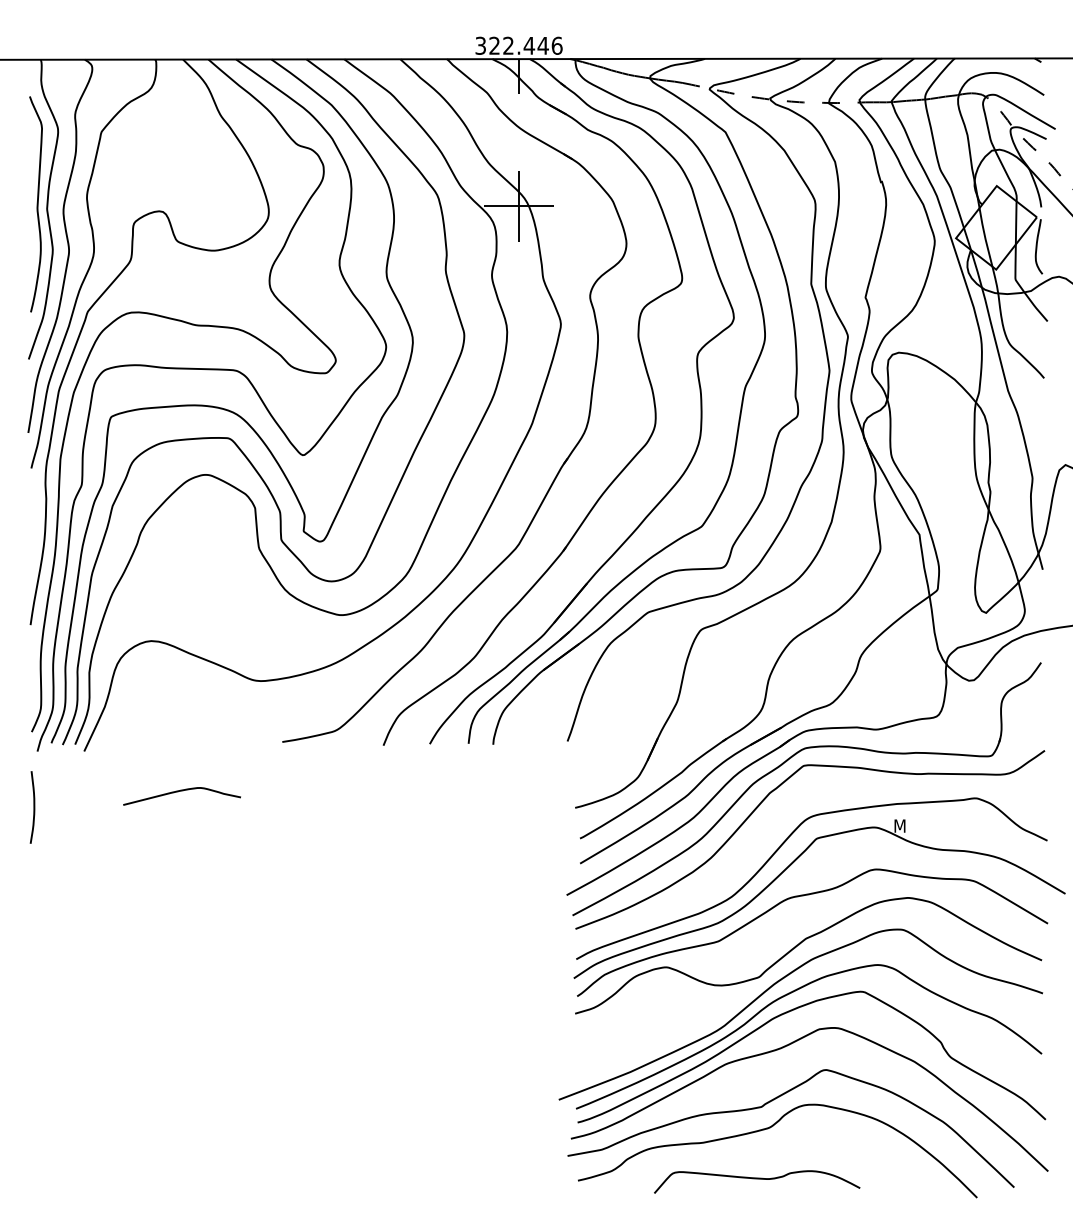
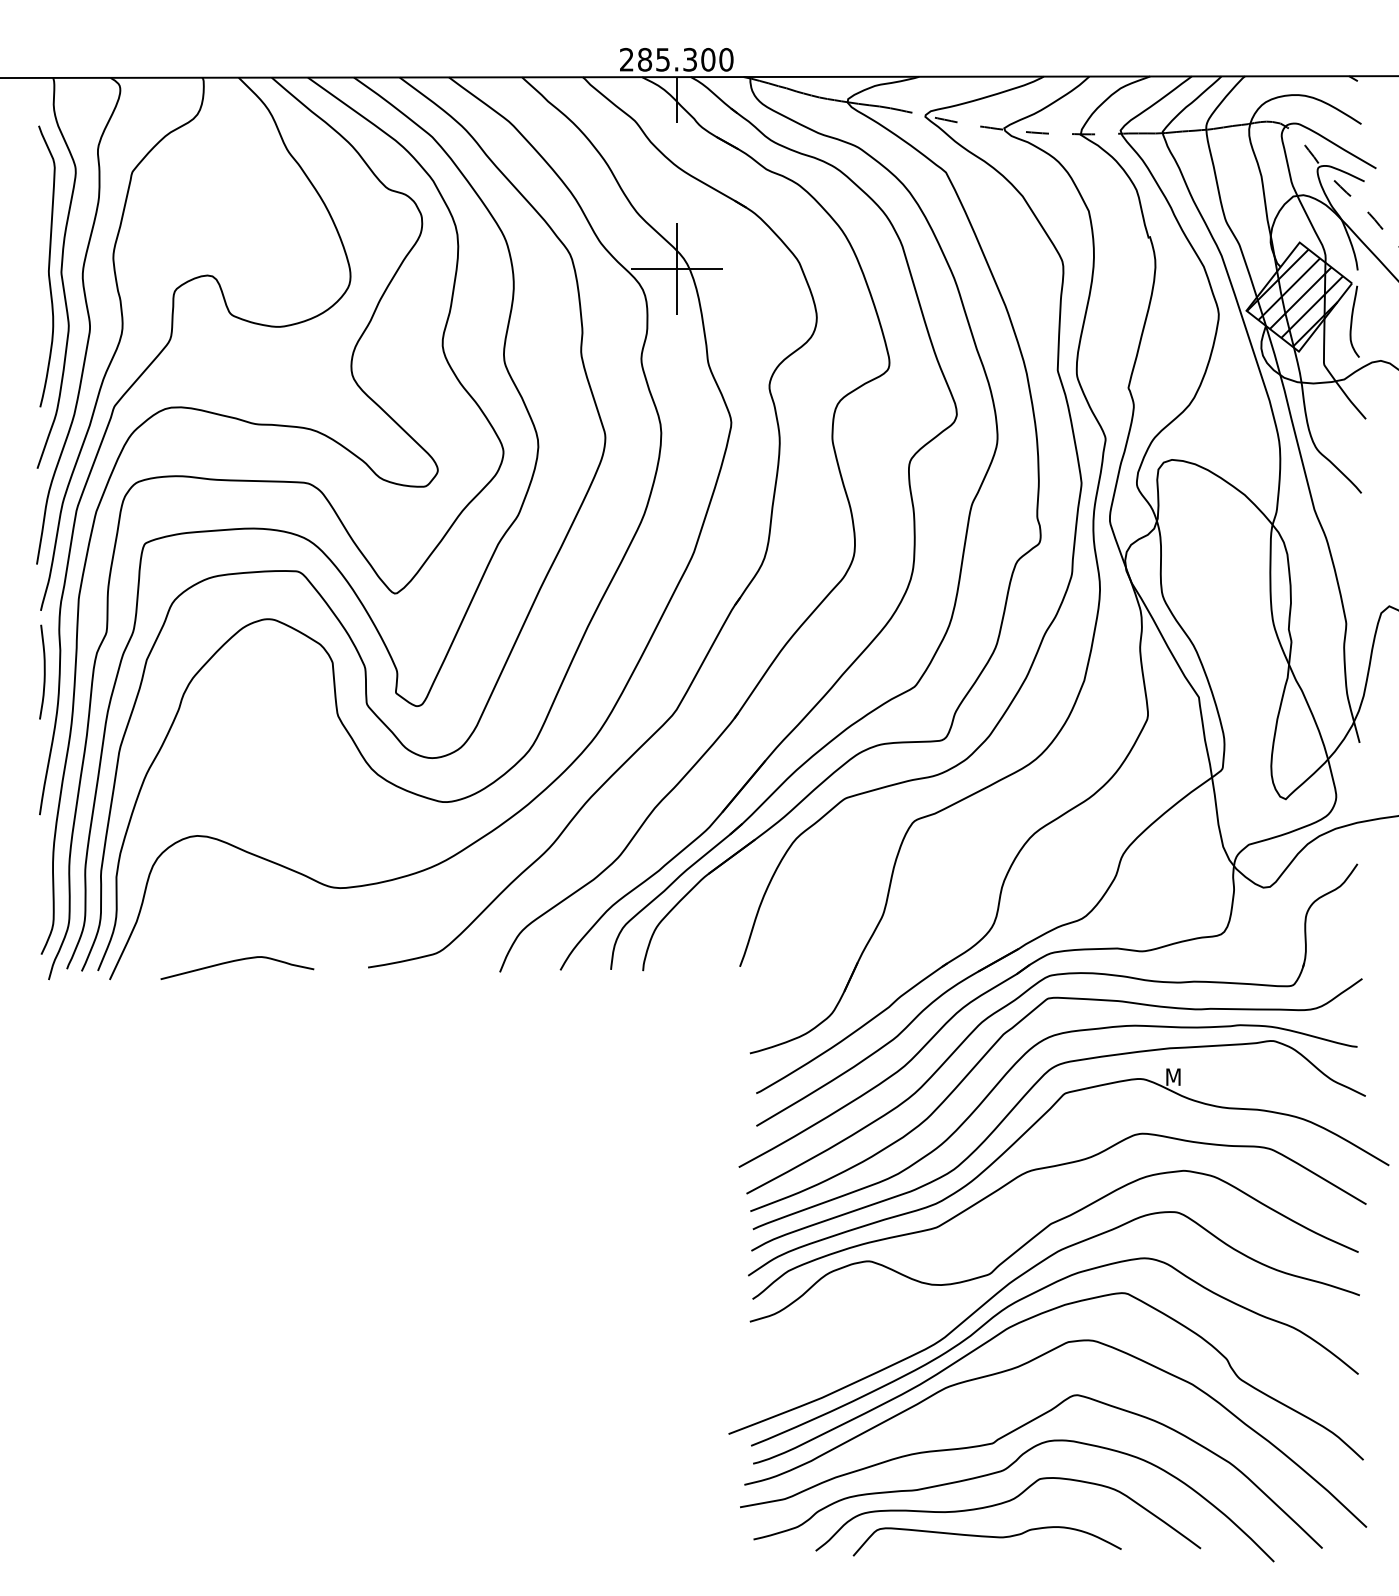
text: (518, 45) -> (676, 59), 322.446 -> 285.300
hatch: (993, 228) -> (1295, 297), added
curve: (181, 791) -> (236, 961), moved
curve: (33, 807) -> (43, 672), moved
curve: (767, 830) -> (1000, 1082), added
curve: (770, 1153) -> (1004, 1504), added

